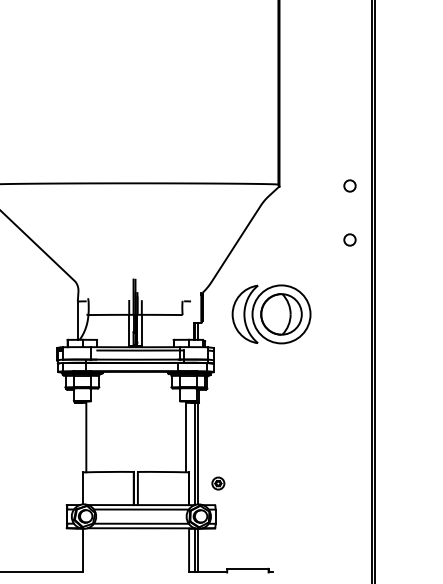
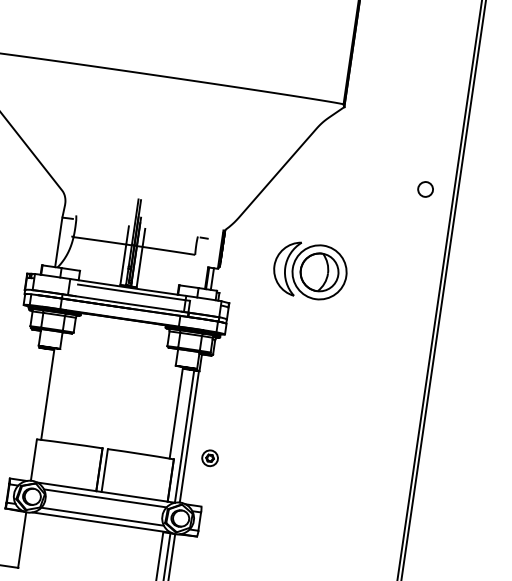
circle: (349, 185) -> (435, 118), removed
part: (271, 314) -> (310, 270), size x0.71
part: (218, 483) -> (210, 458), moved

